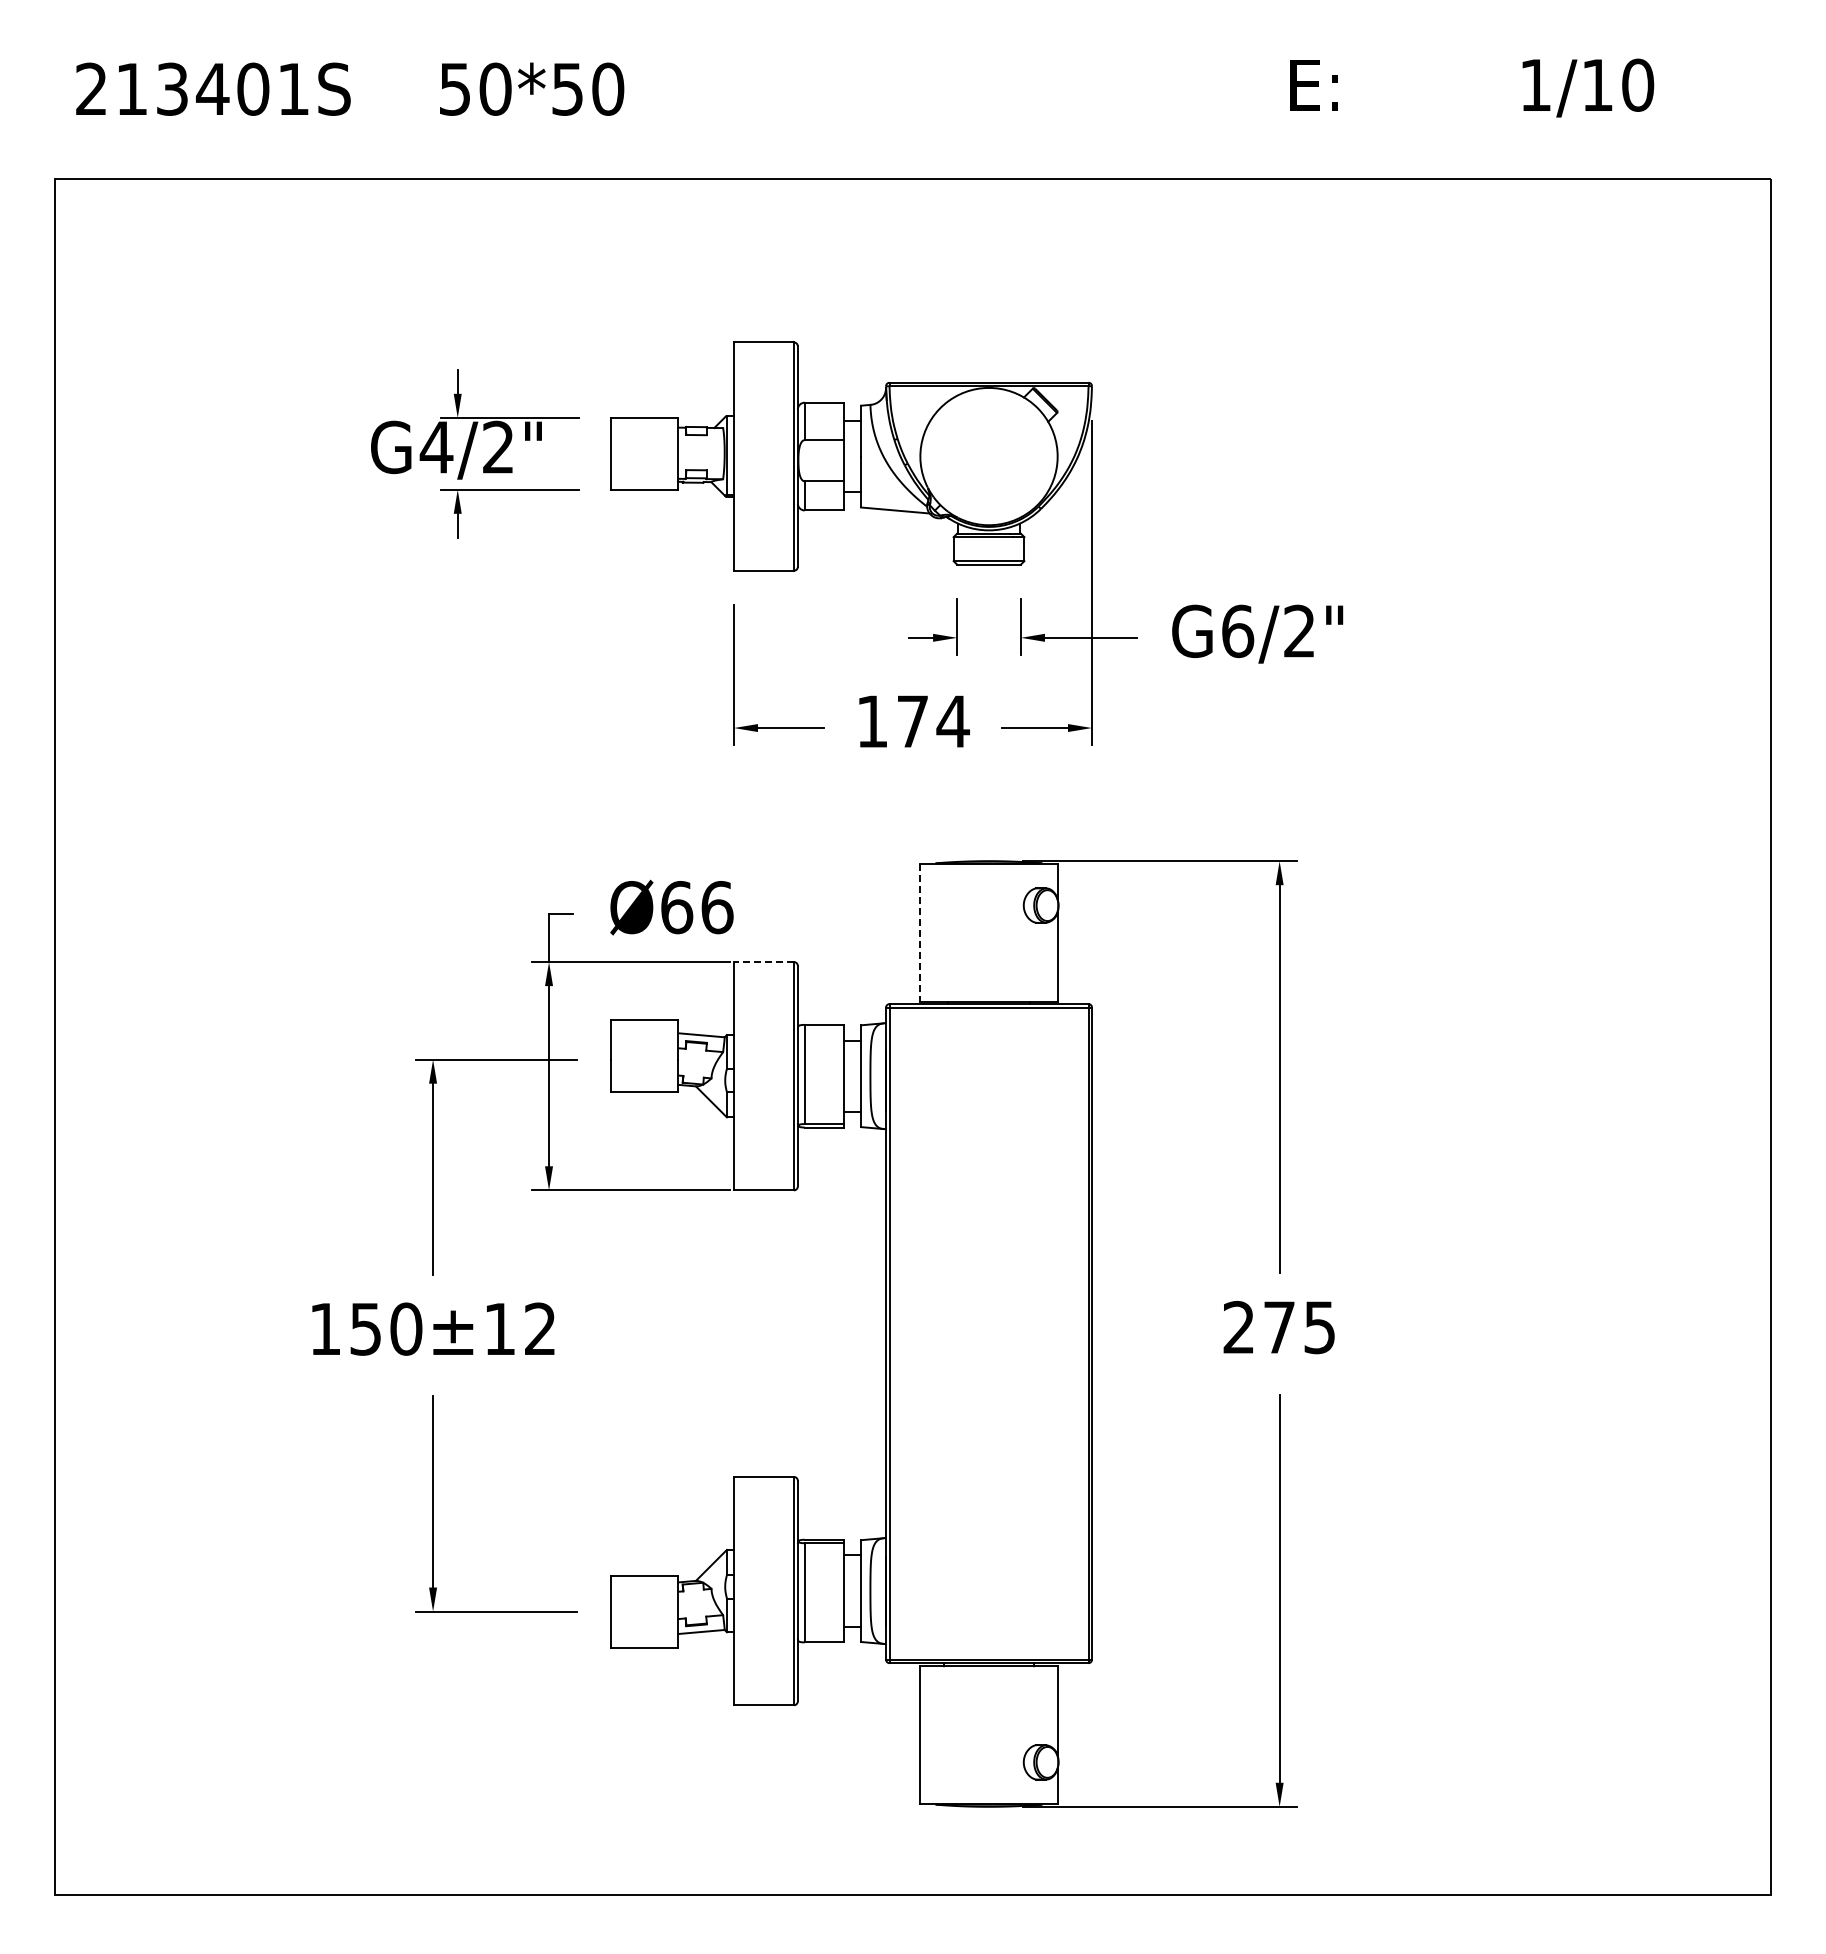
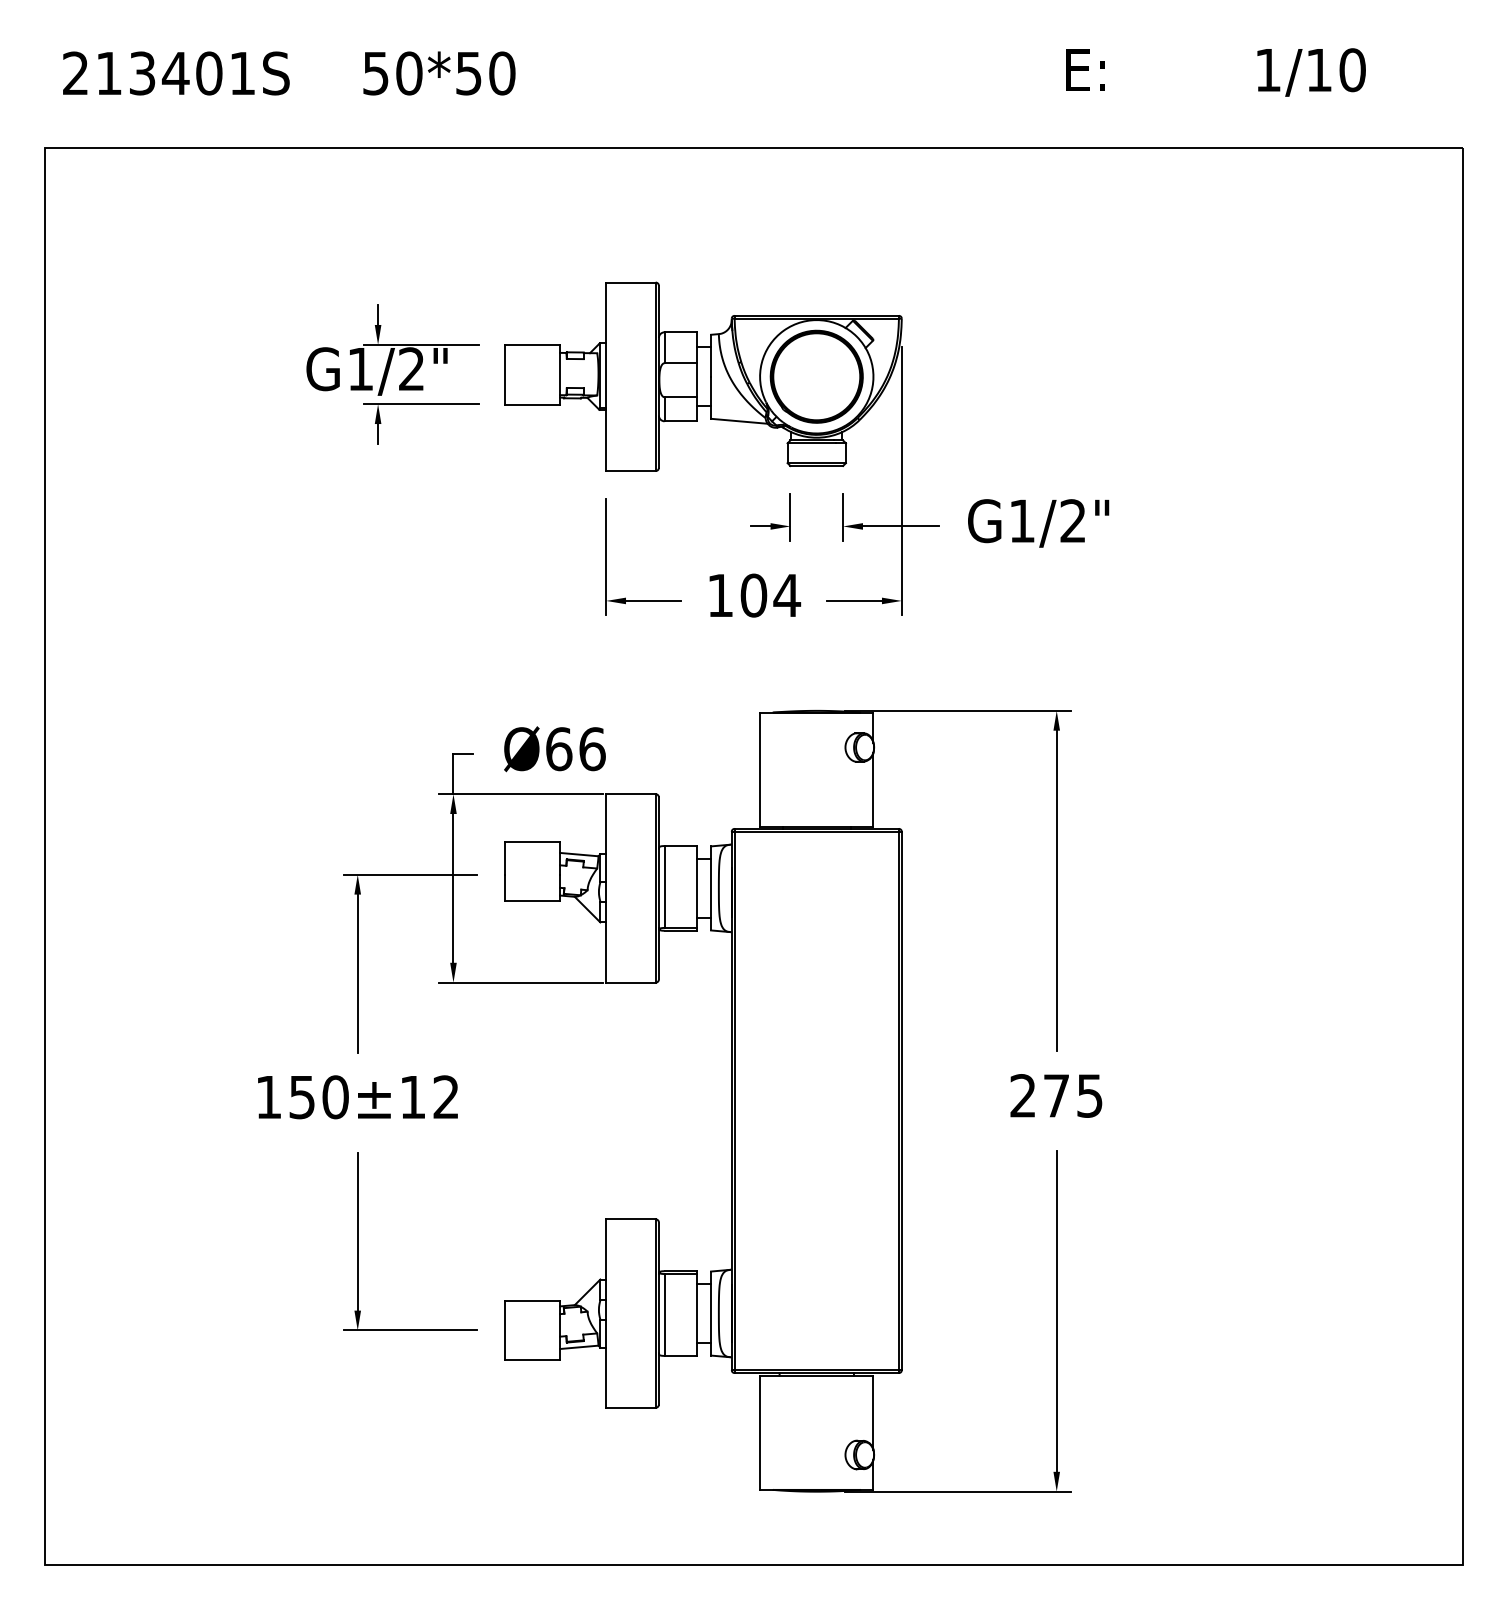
text: (436, 447) -> (360, 369), G4/2" -> G1/2"
part: (988, 456) -> (816, 376), added
text: (1238, 631) -> (1022, 521), G6/2" -> G1/2"
text: (912, 721) -> (753, 595), 174 -> 104
line: (920, 933) -> (760, 770), dashed -> solid
line: (763, 962) -> (630, 794), dashed -> solid

